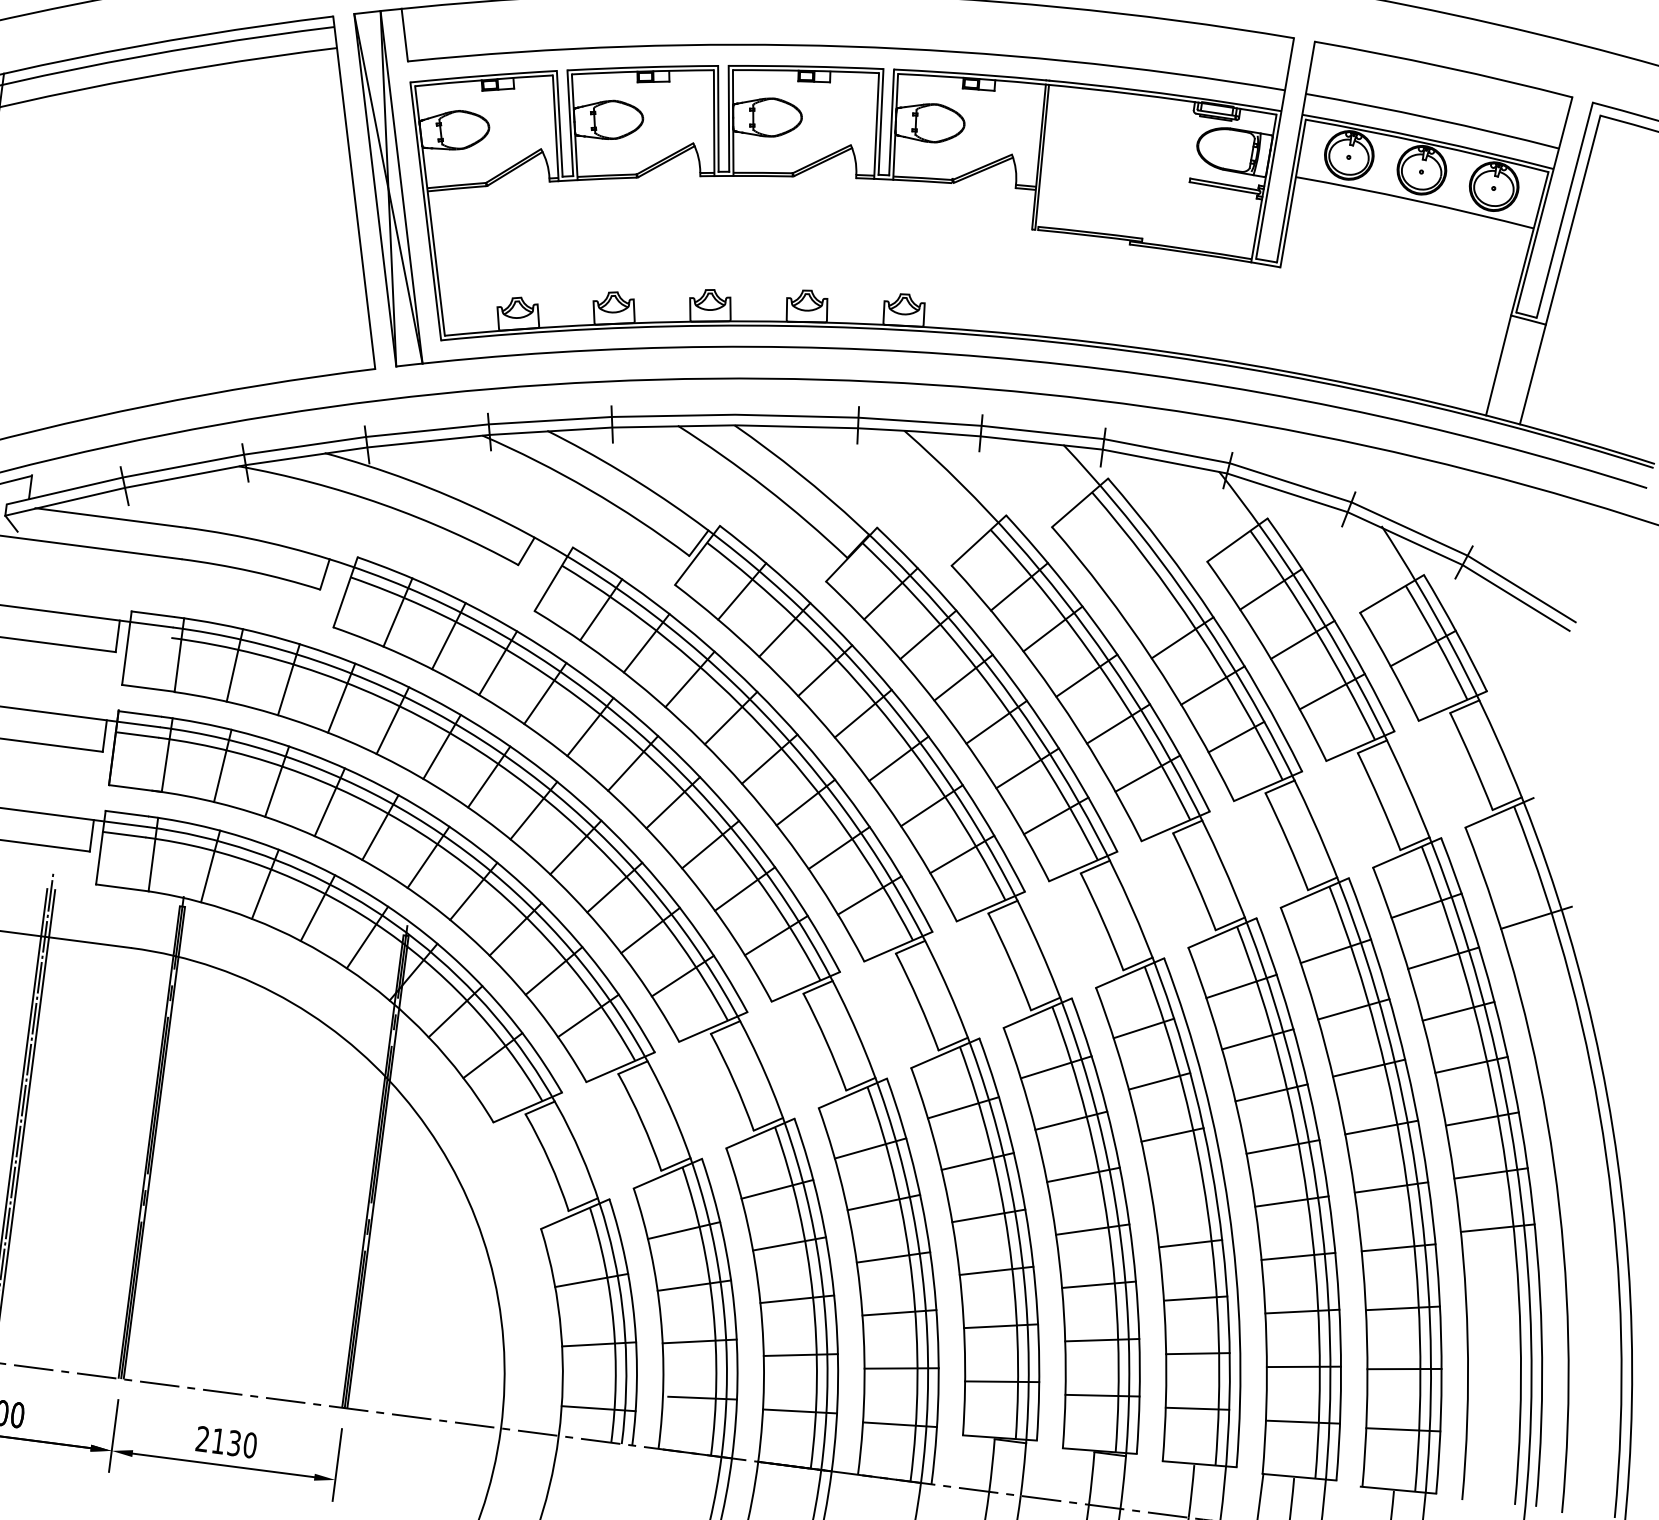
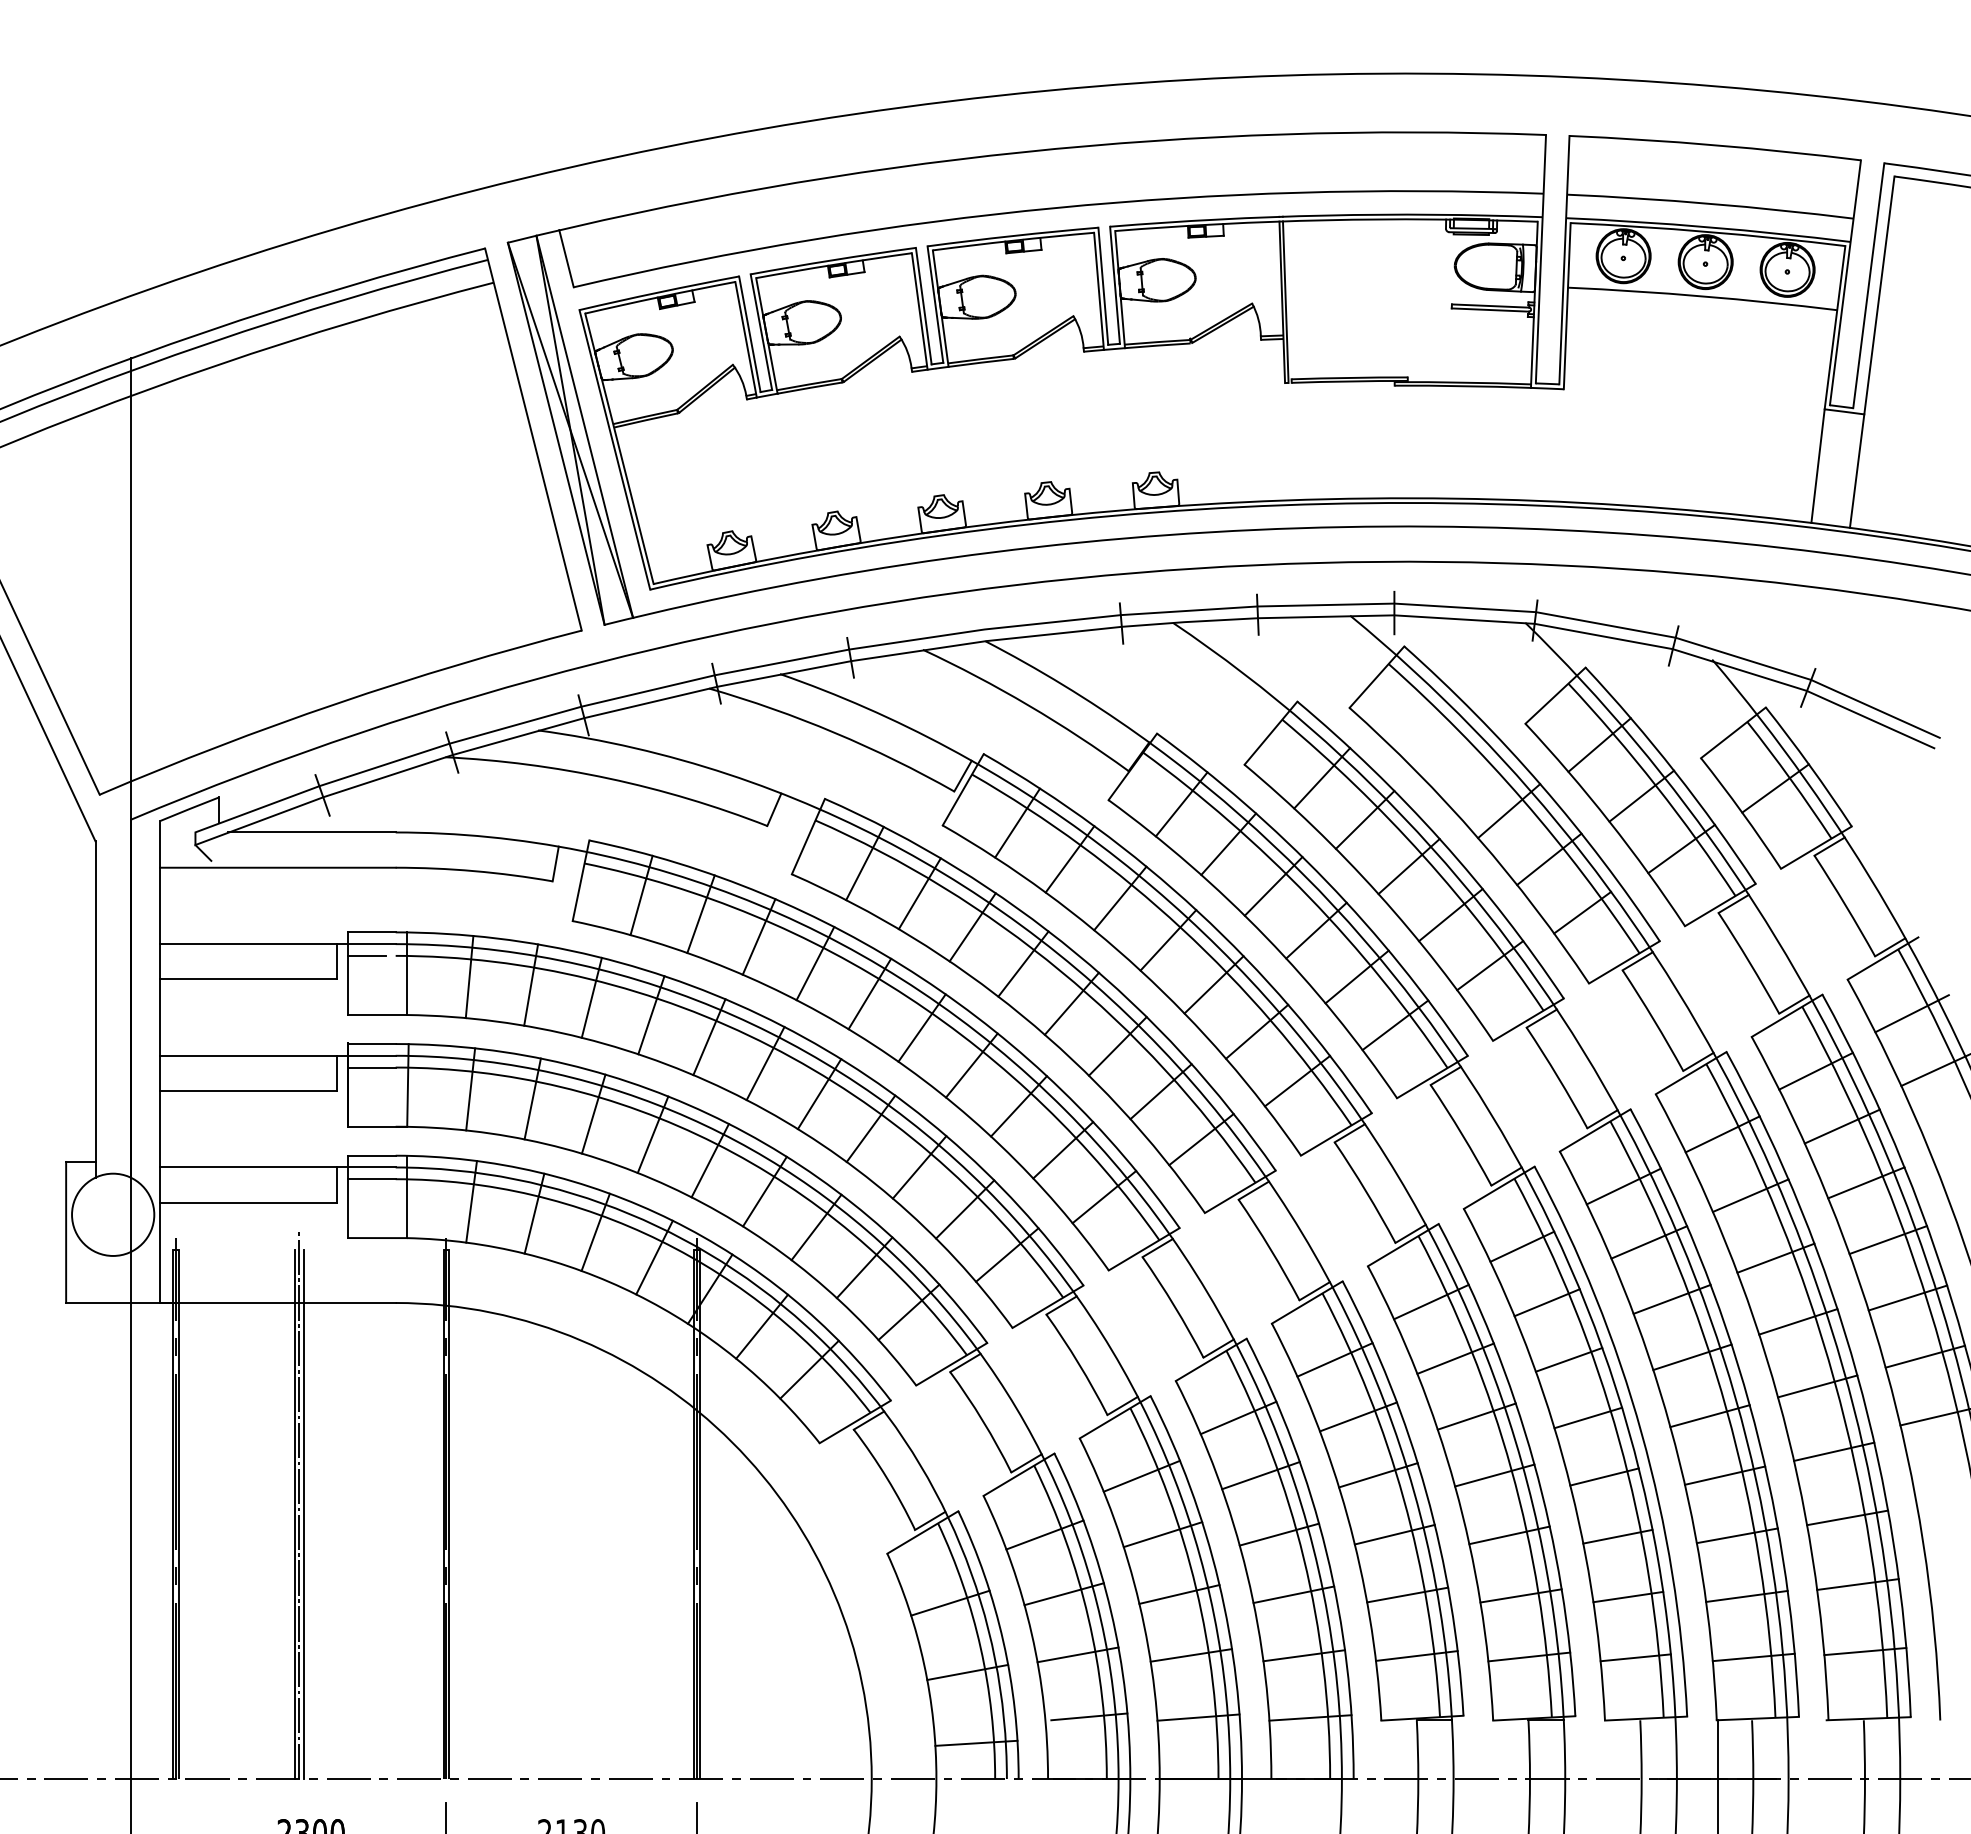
line: (146, 634) -> (367, 955), added
line: (1518, 865) -> (1911, 1013), added
line: (1183, 1188) -> (1588, 1417), added

